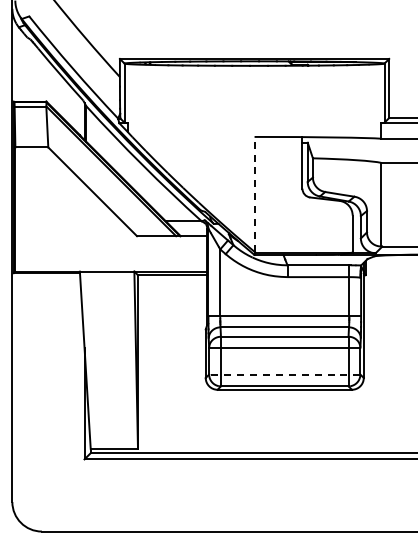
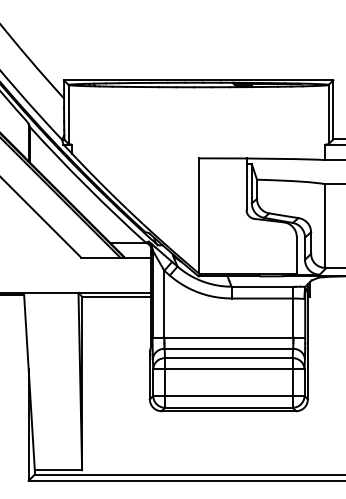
line: (254, 193) -> (198, 214), dashed -> solid
line: (284, 374) -> (228, 395), dashed -> solid

